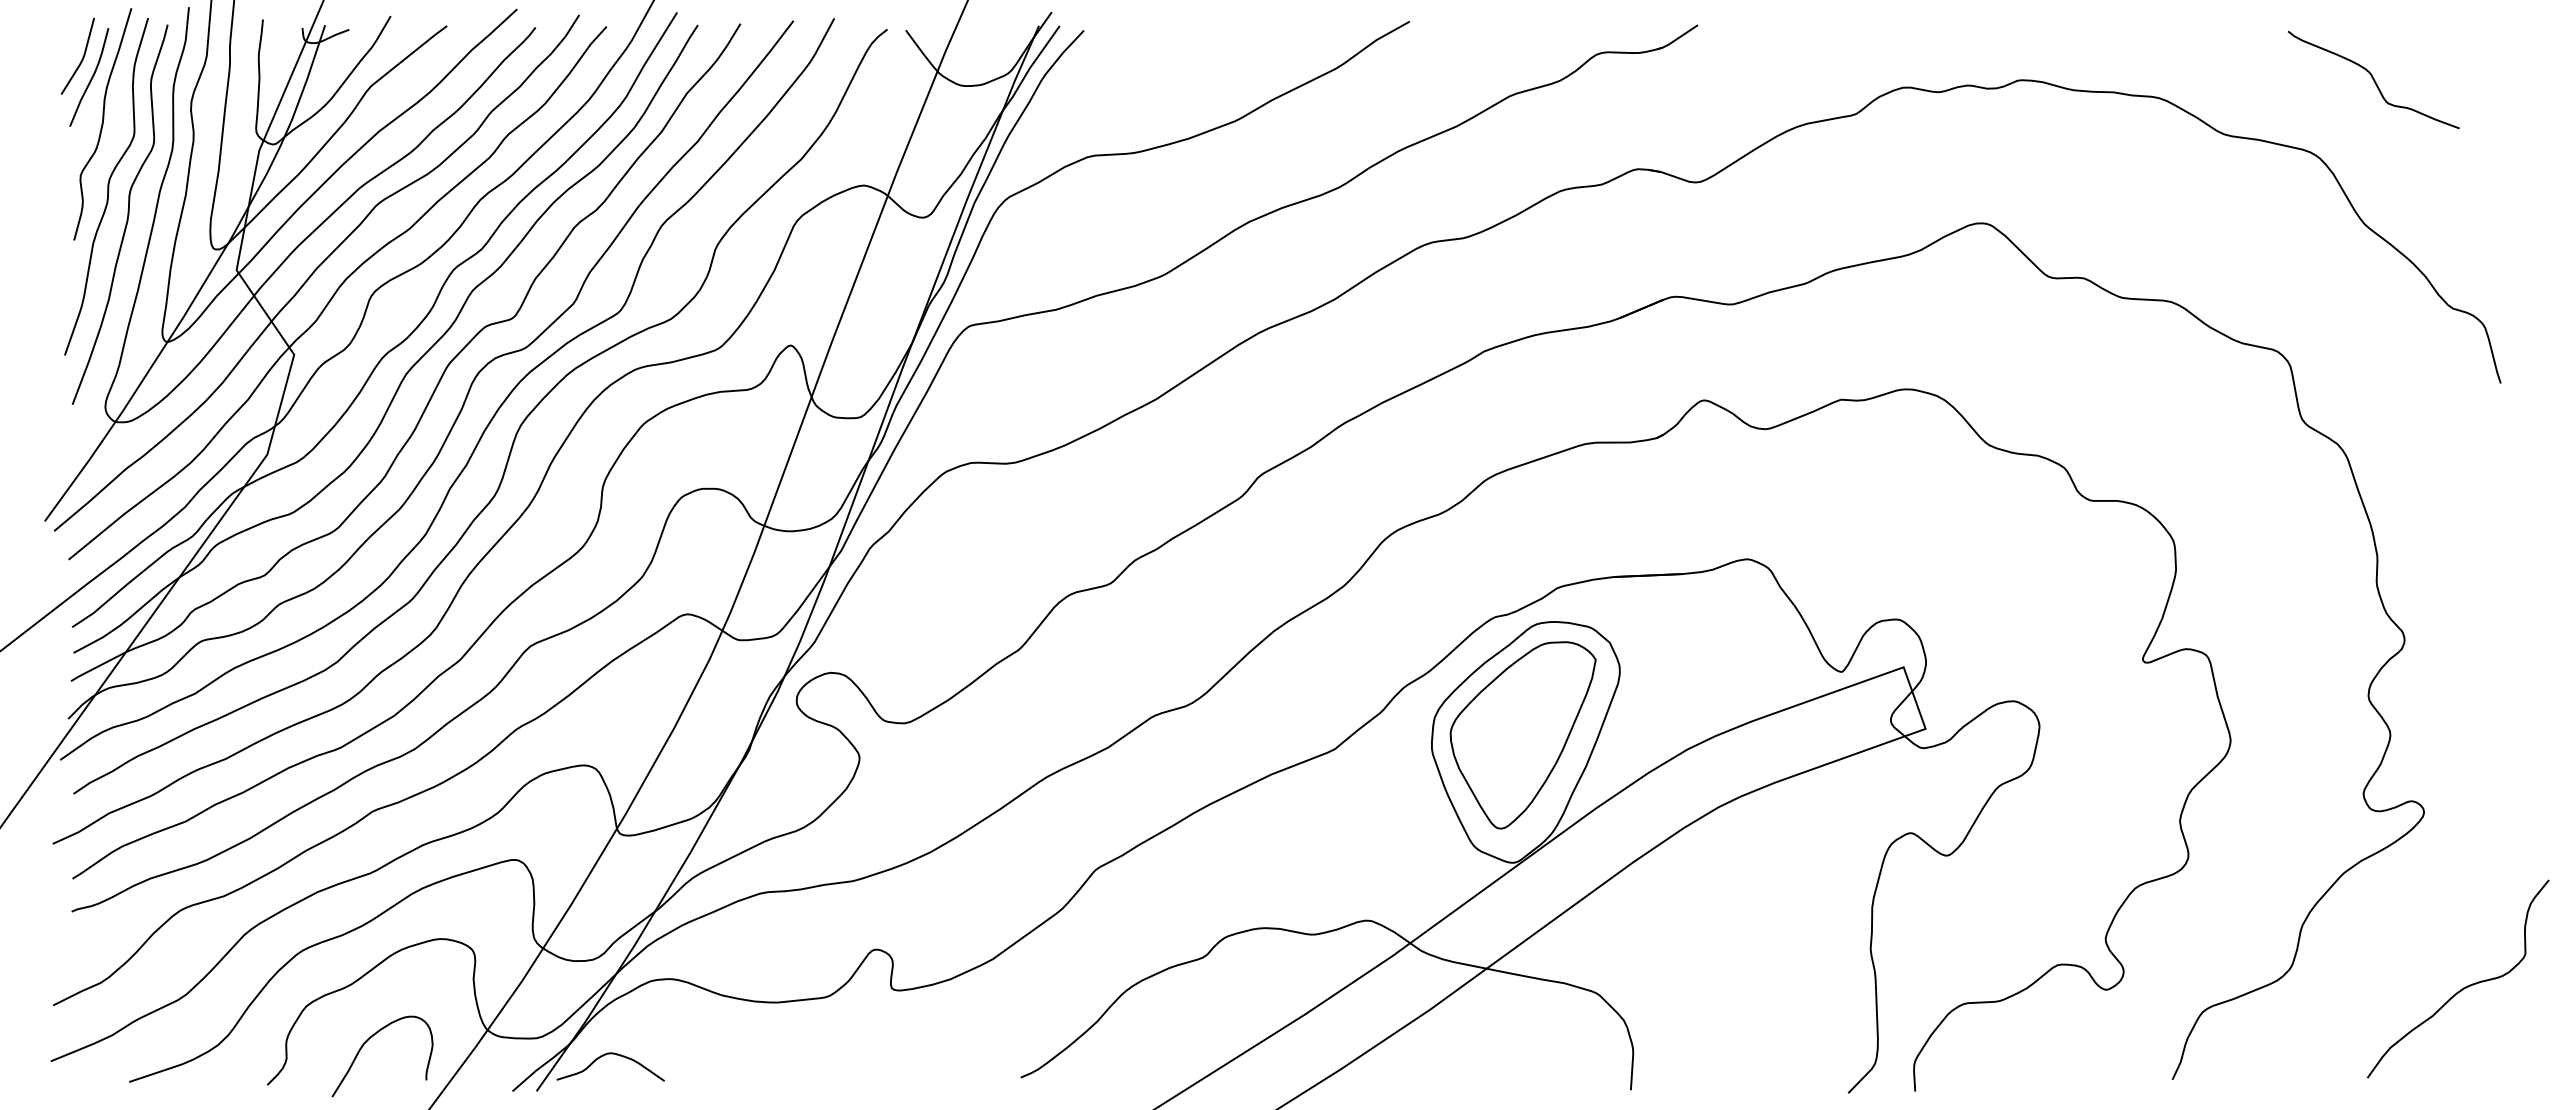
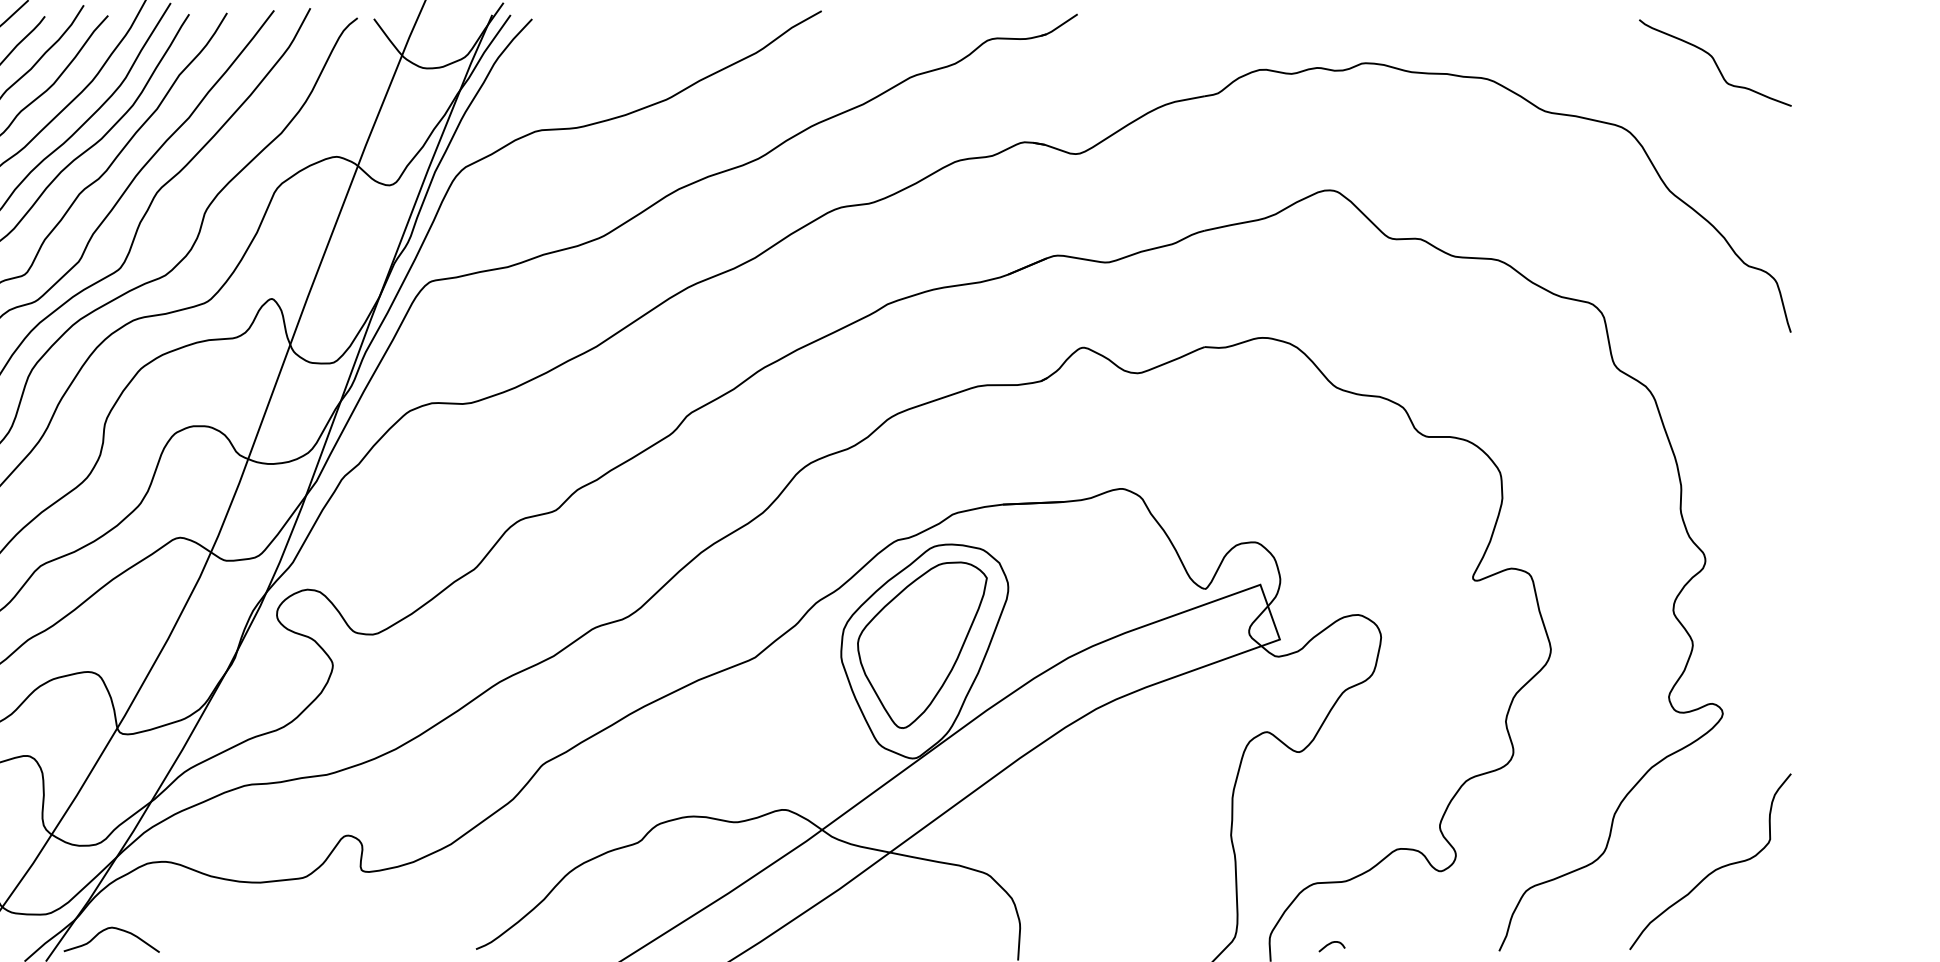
curve: (2373, 79) -> (1715, 62), moved
curve: (2463, 987) -> (1715, 869), moved
curve: (1983, 1071) -> (1331, 943), added

